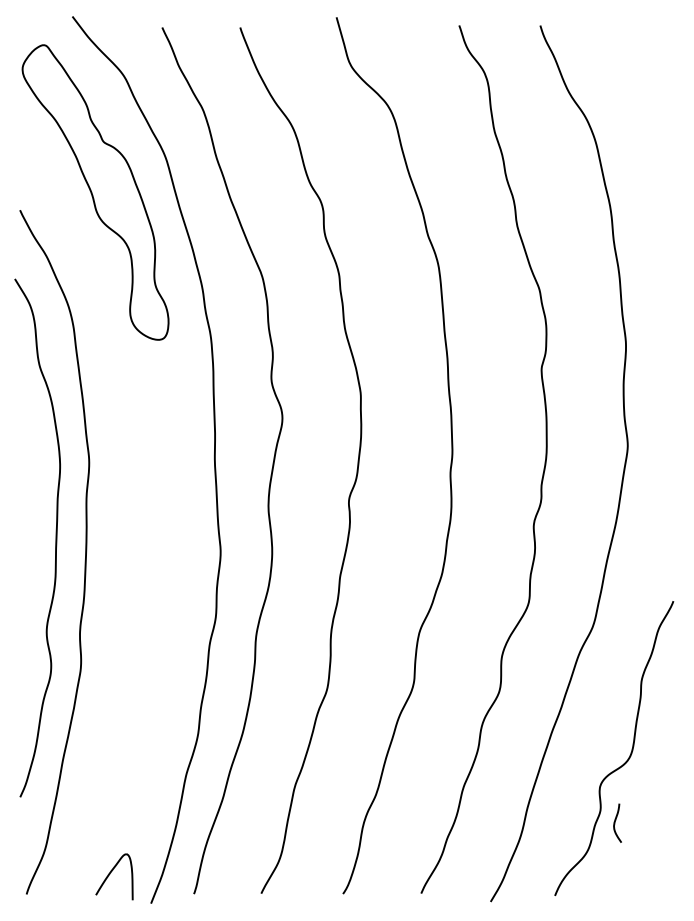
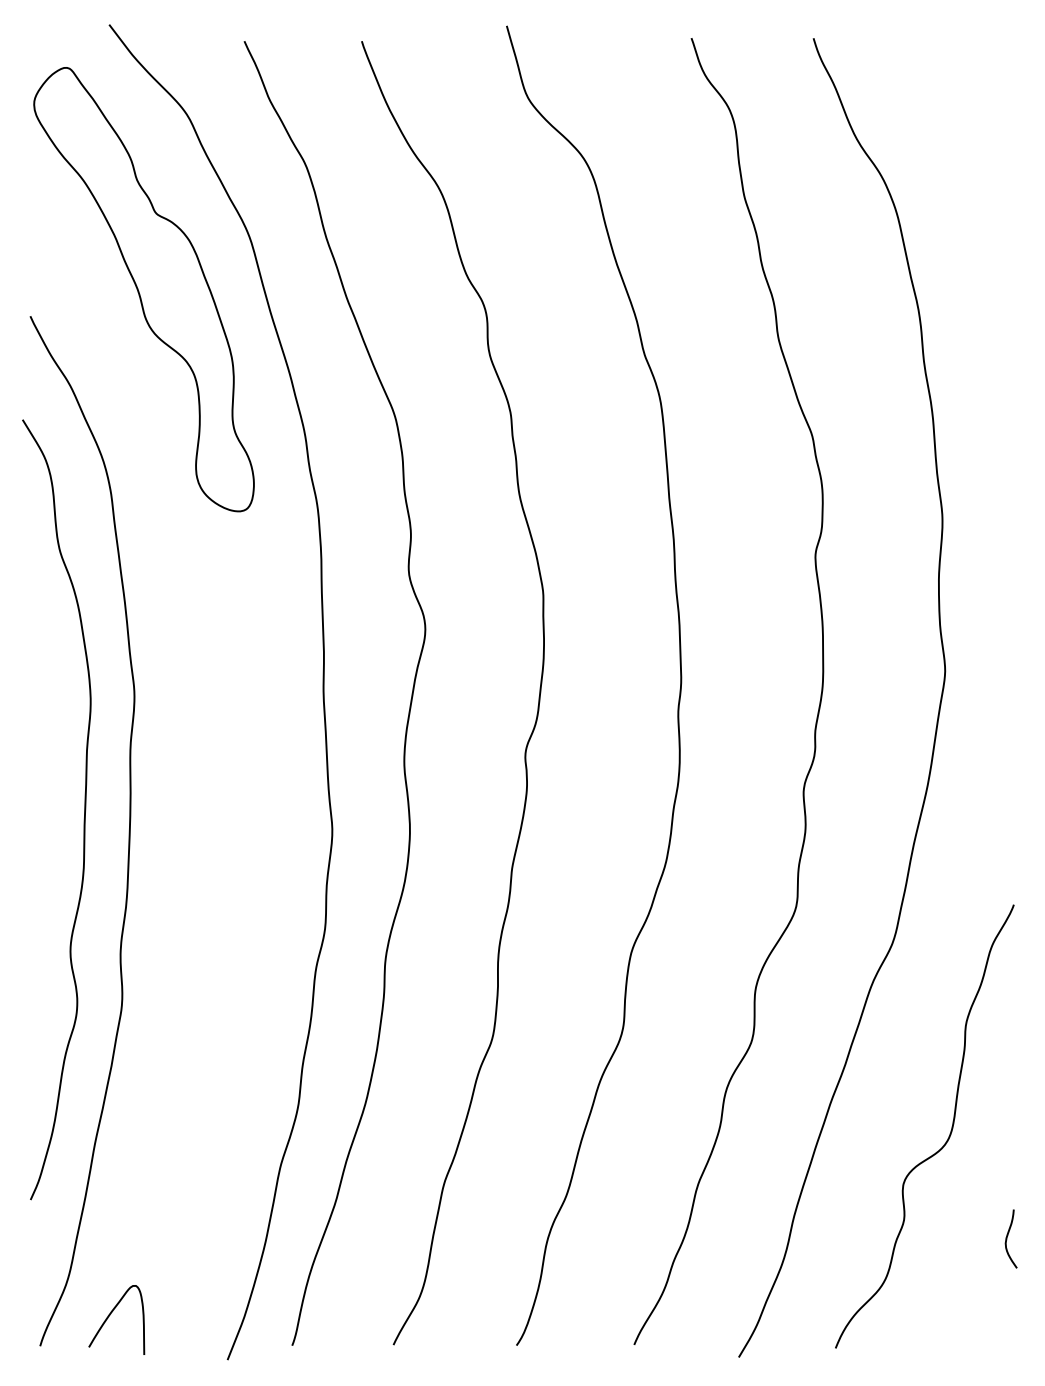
curve: (615, 822) -> (1007, 1237), moved
curve: (110, 874) -> (110, 1316), moved

